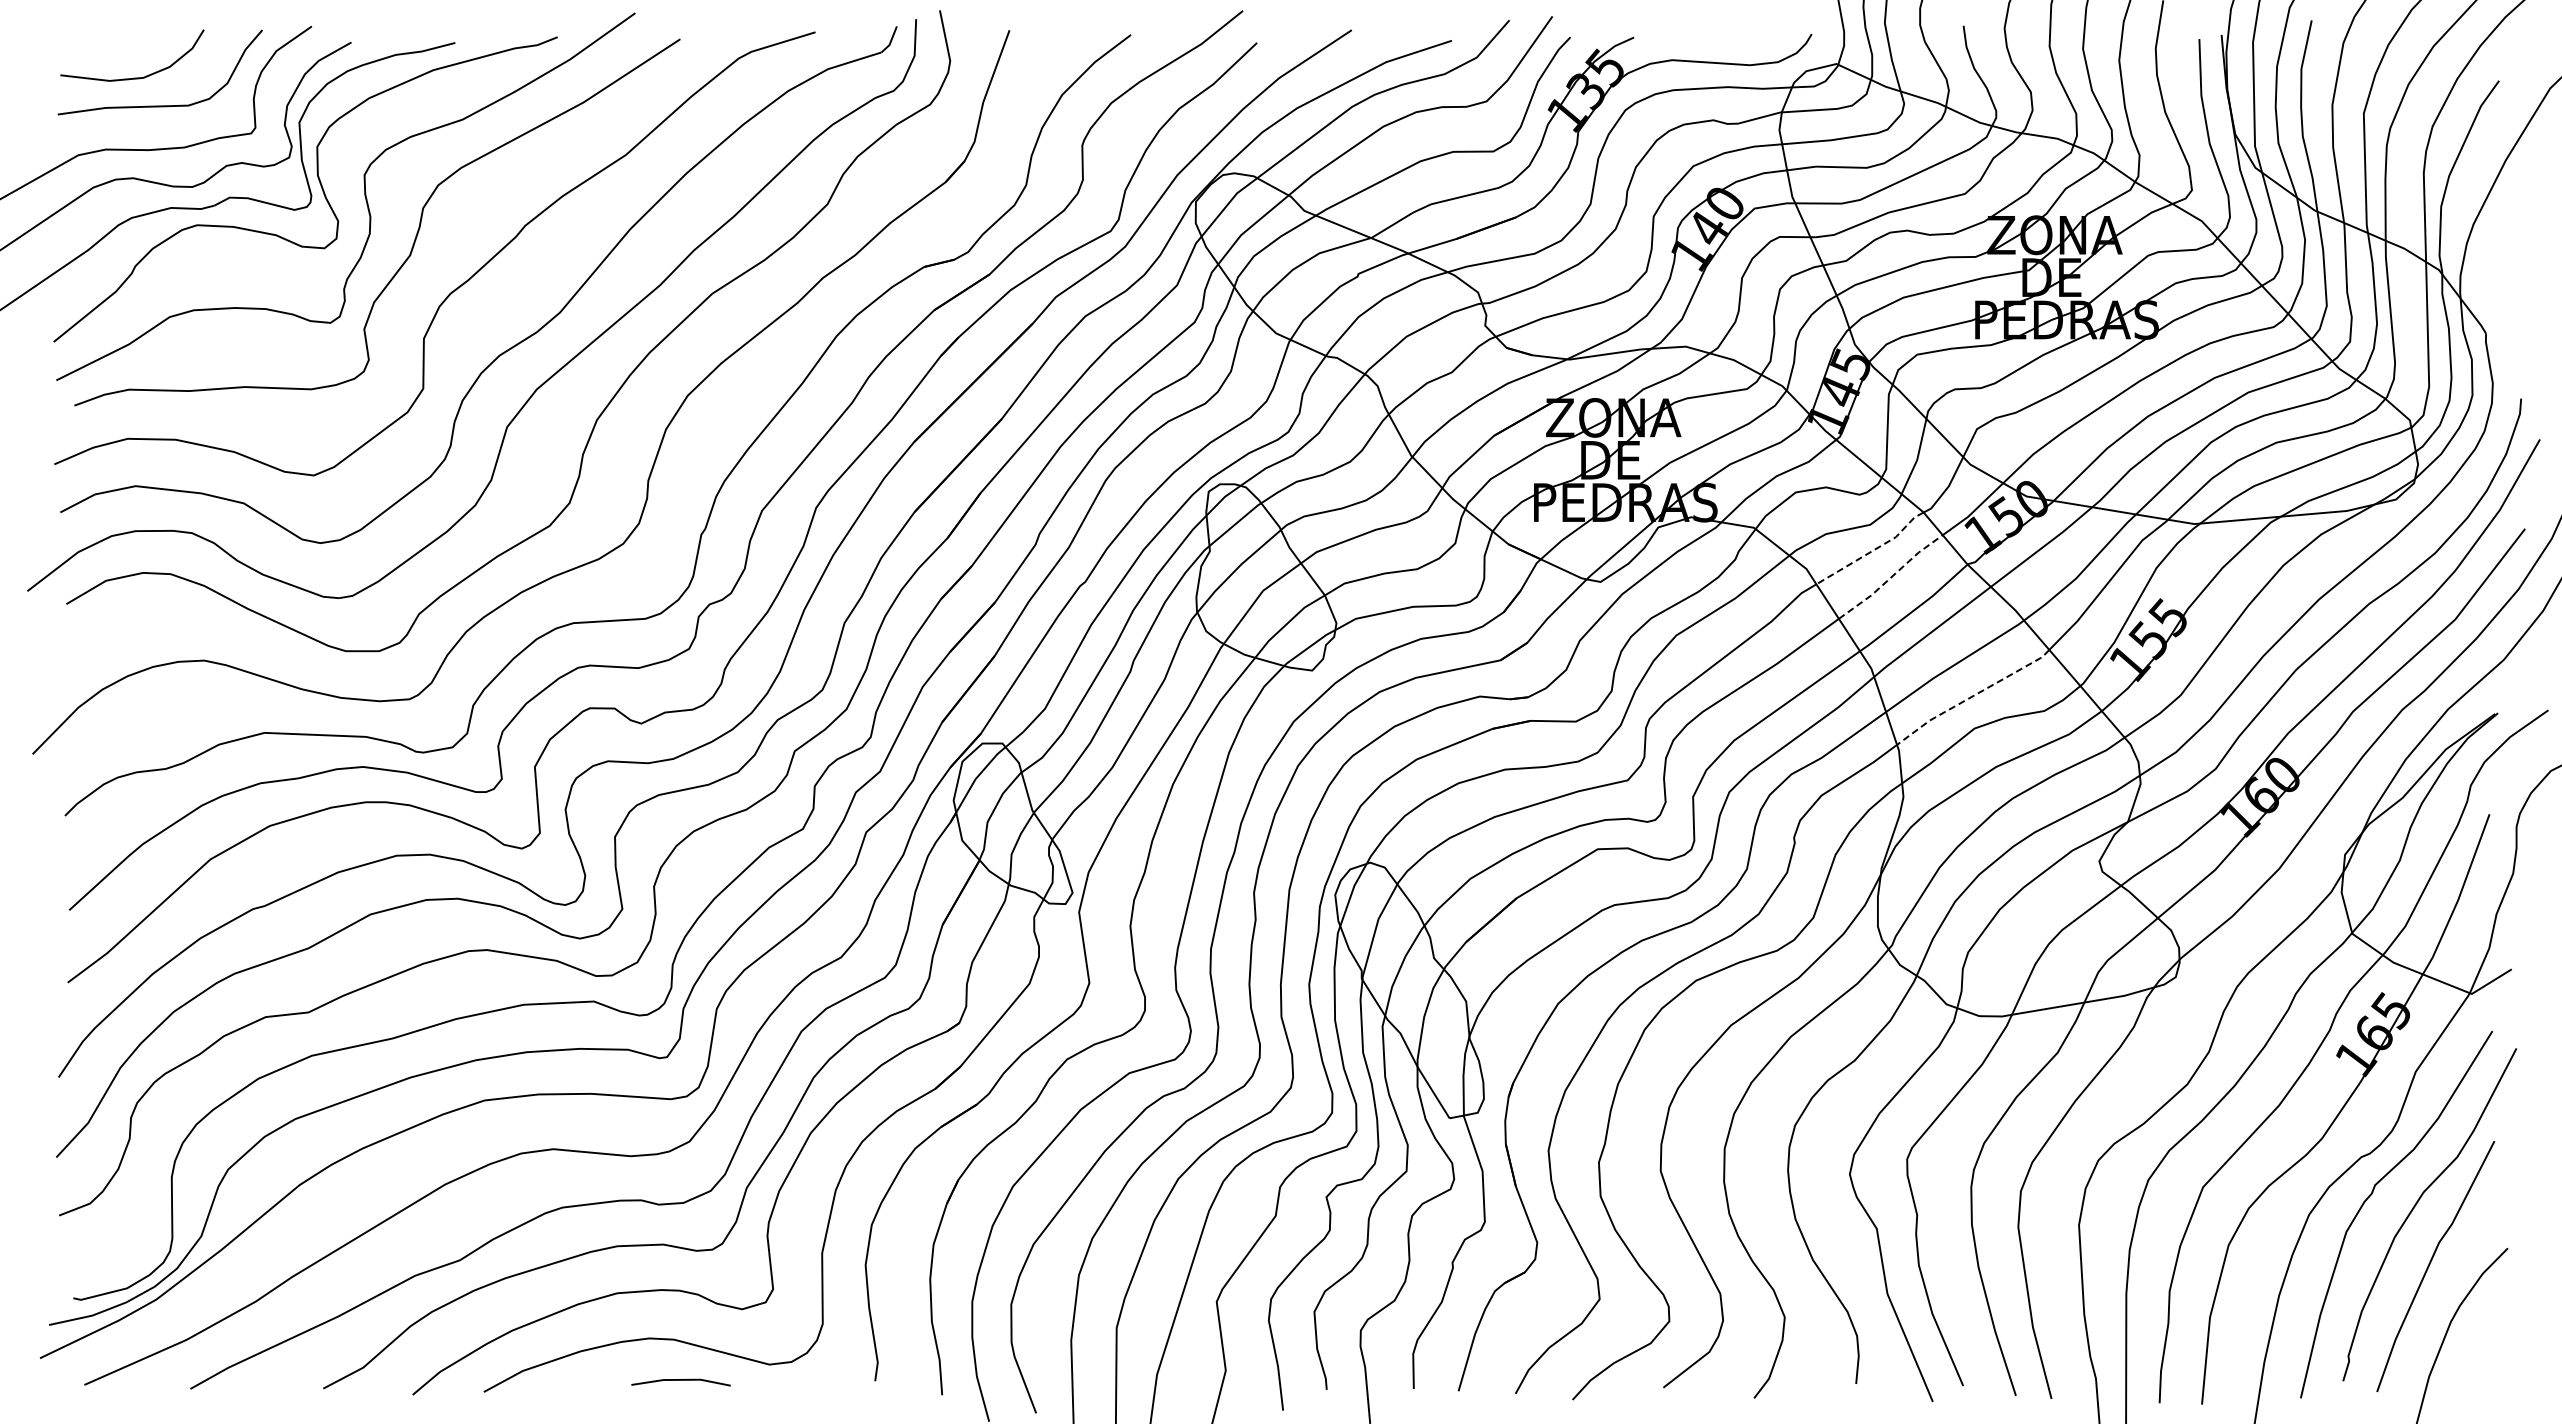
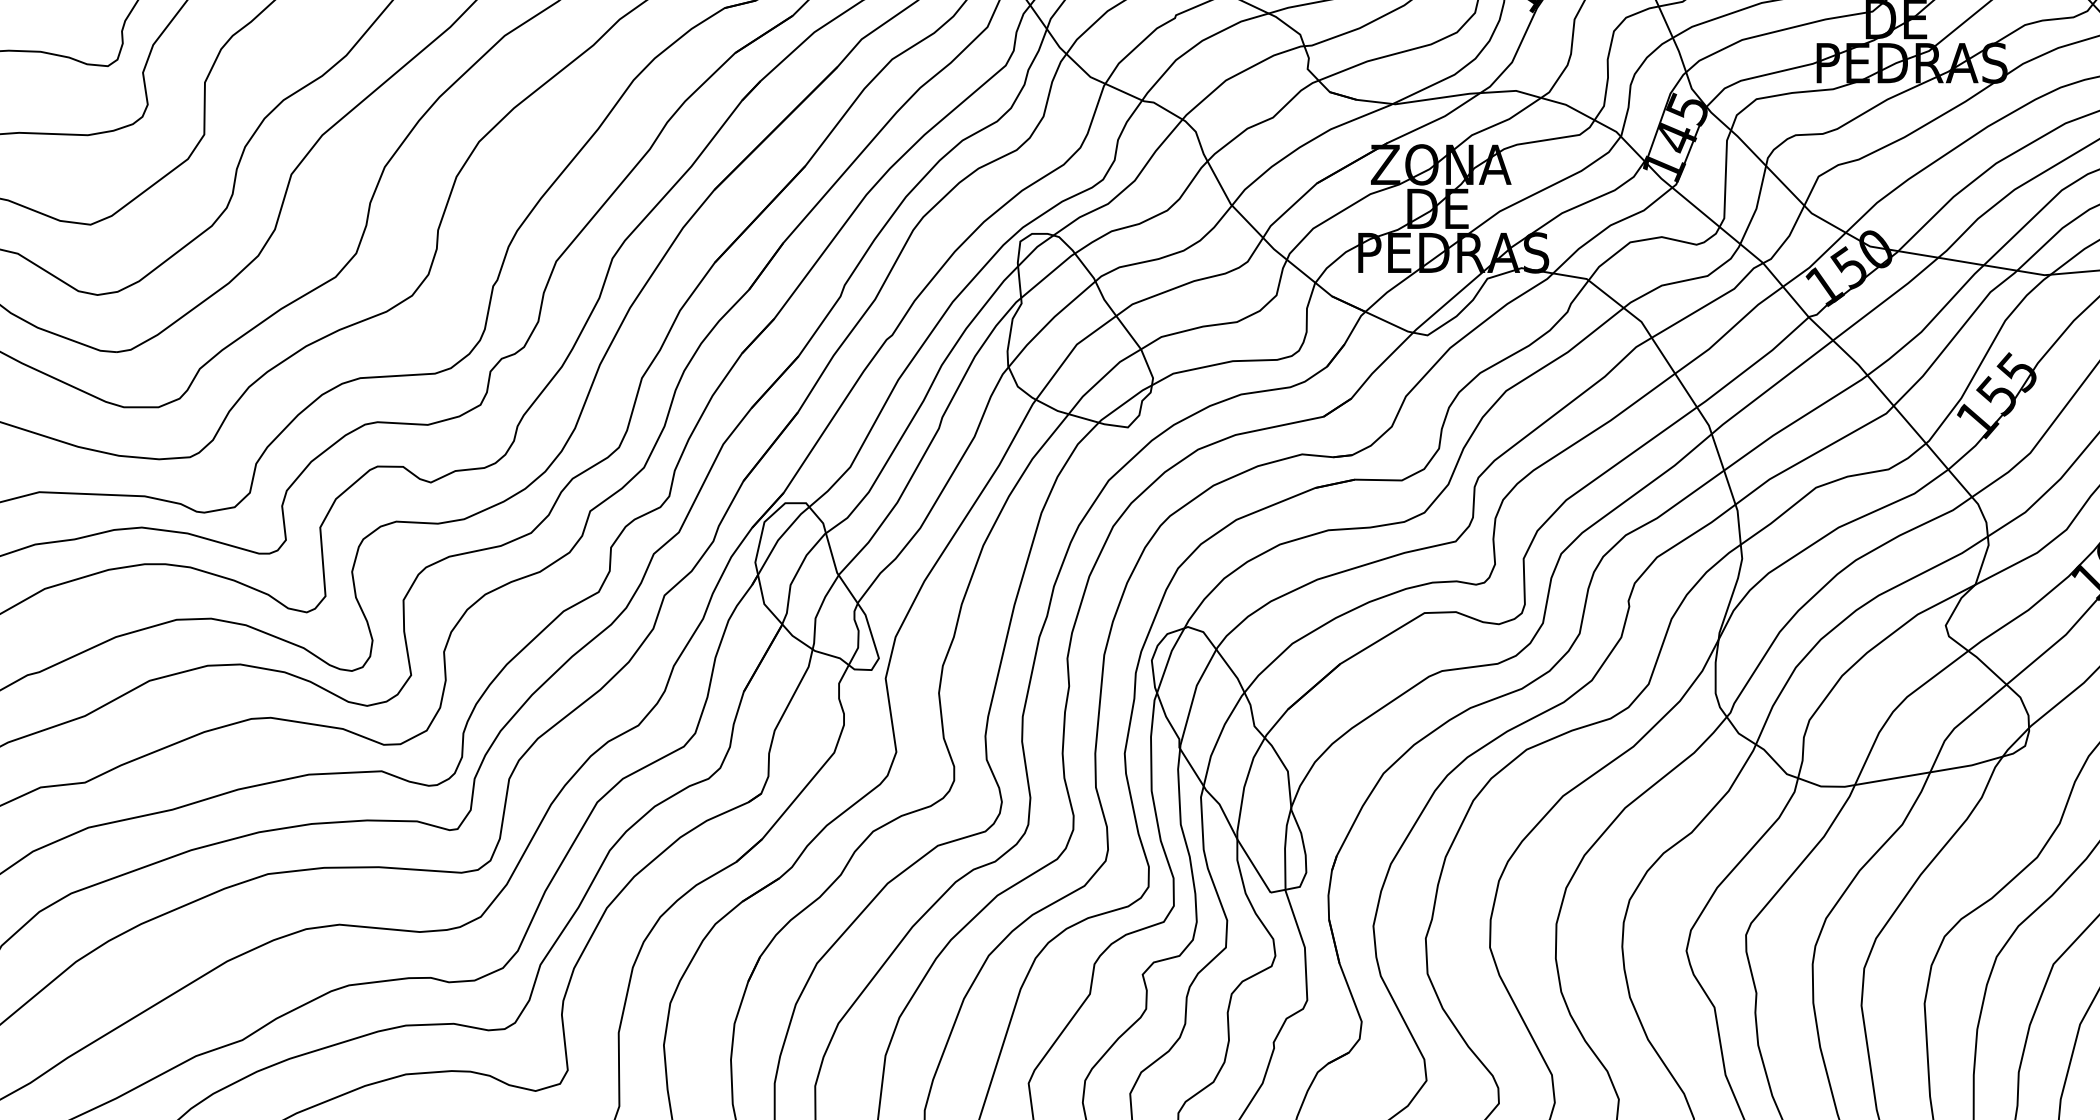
line: (1873, 550) -> (1711, 302), dashed -> solid
line: (1891, 577) -> (1729, 330), dashed -> solid
line: (1972, 696) -> (1813, 454), dashed -> solid

